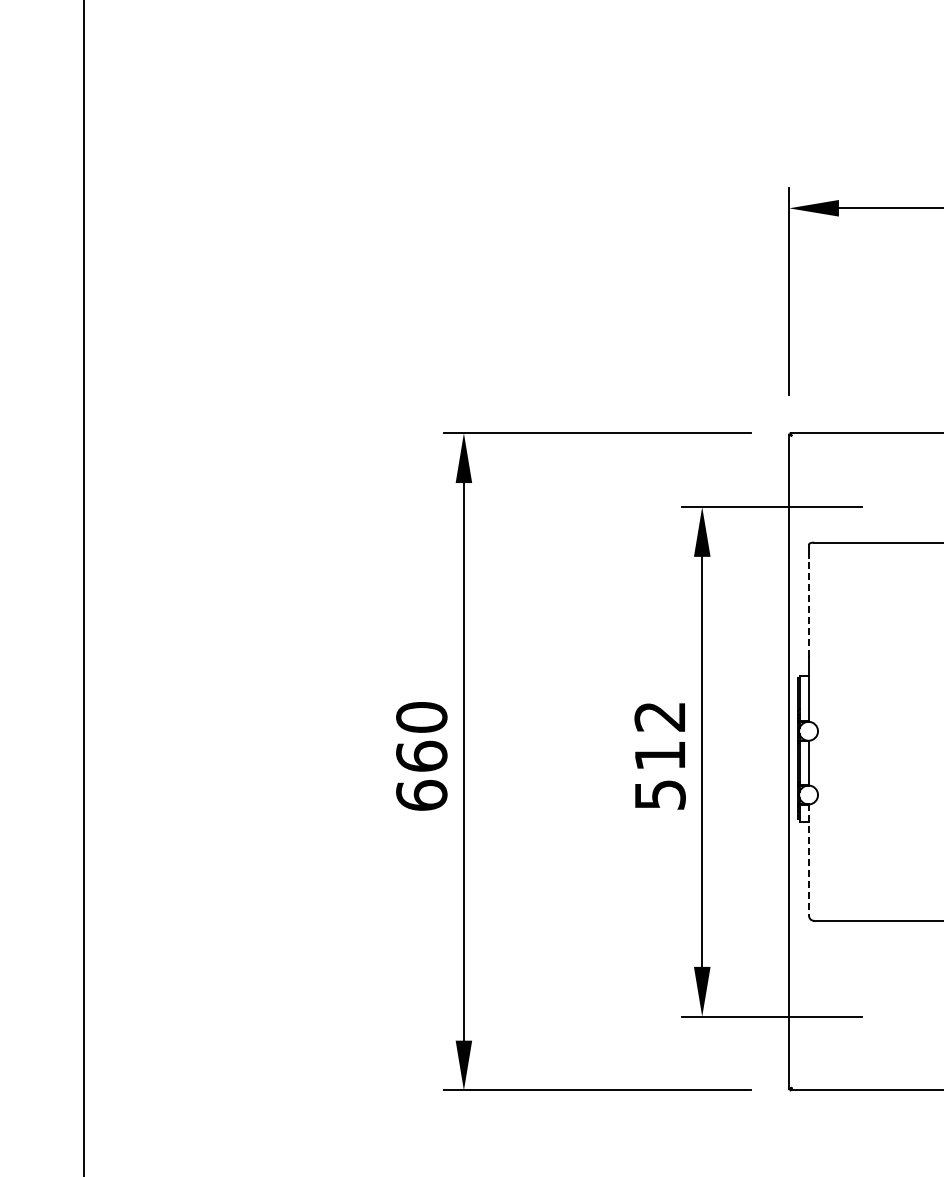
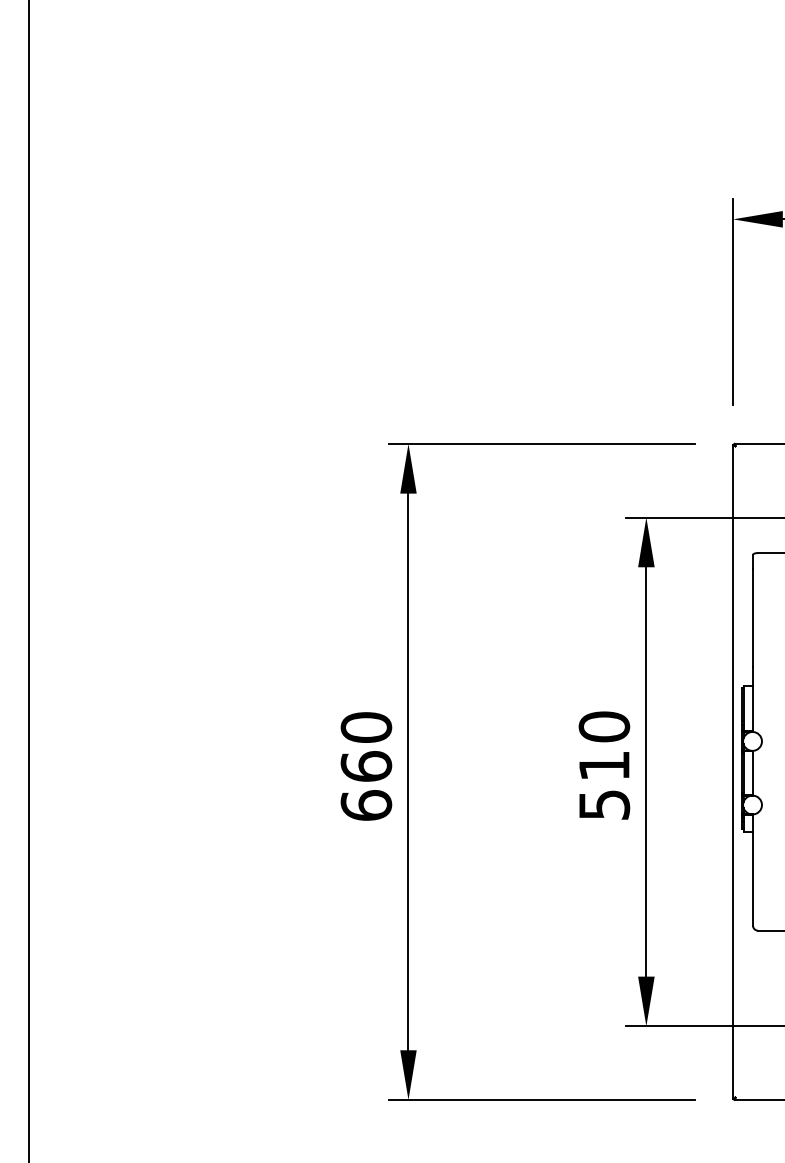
line: (809, 607) -> (753, 617), dashed -> solid
text: (659, 716) -> (603, 726), 512 -> 510
line: (809, 860) -> (753, 870), dashed -> solid

